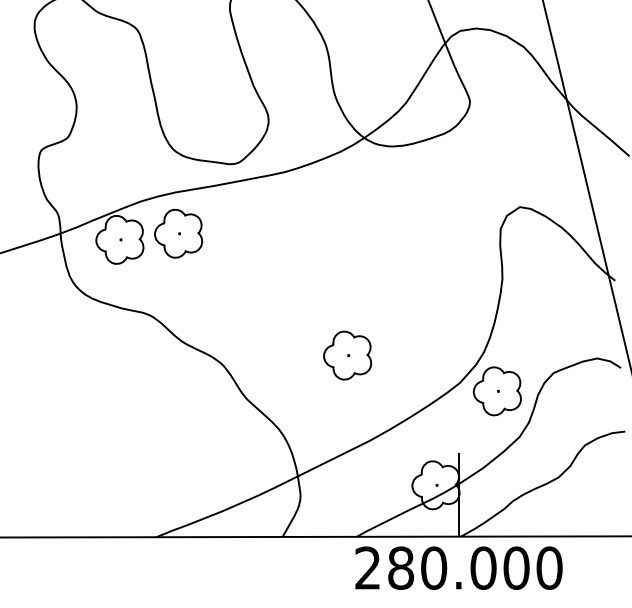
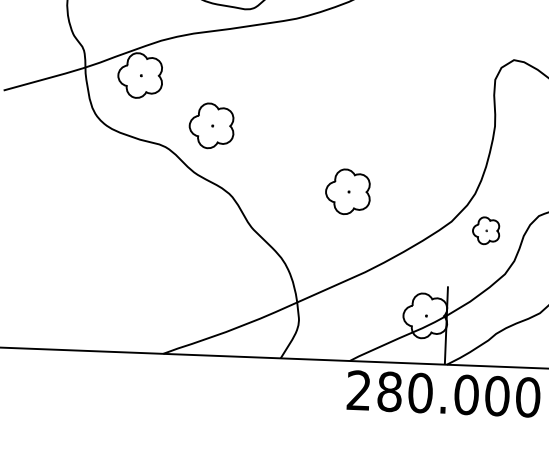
part: (178, 233) -> (211, 125), moved
part: (497, 391) -> (486, 230), size x0.6

